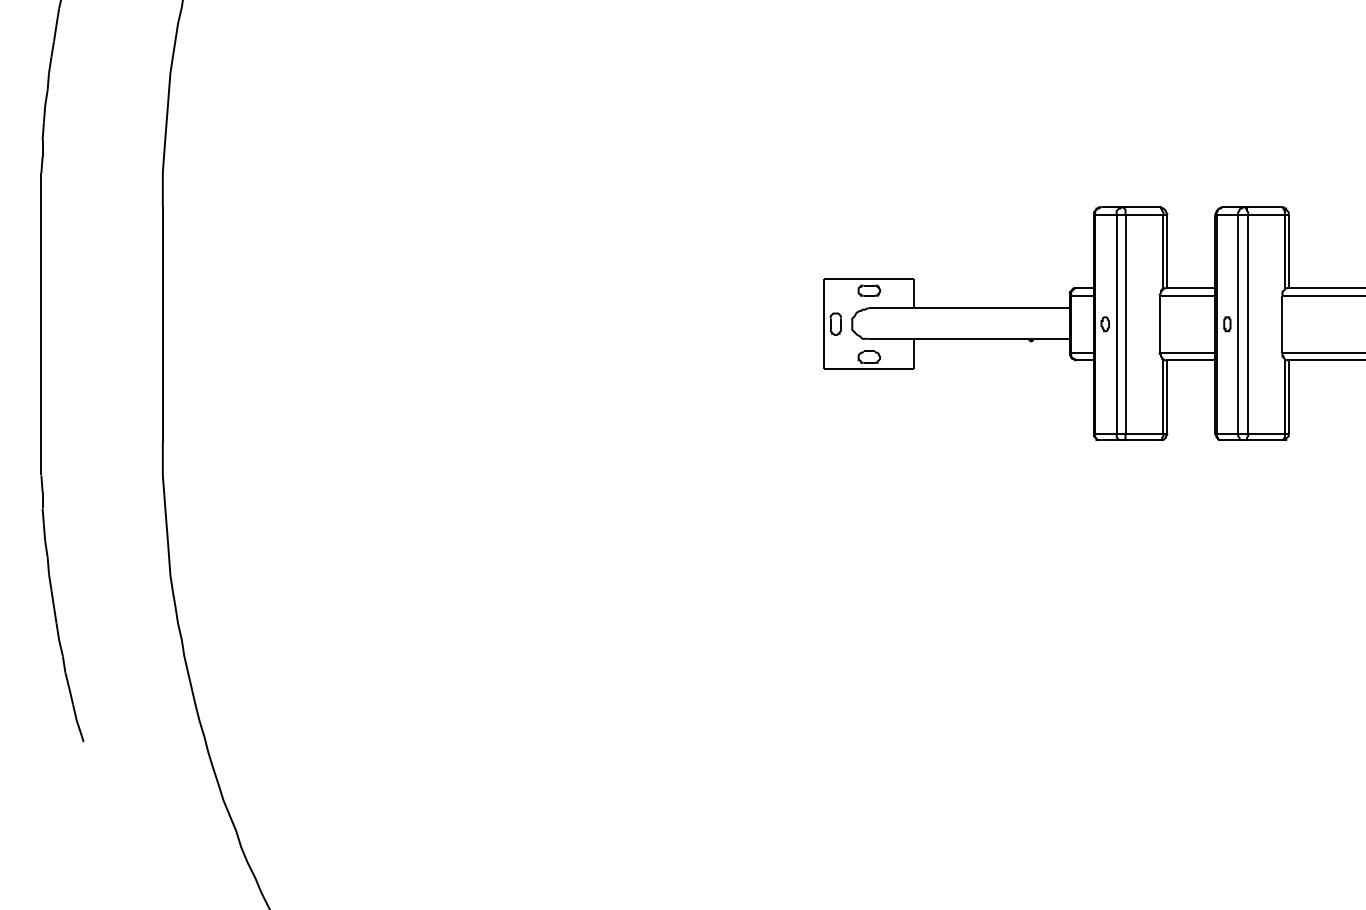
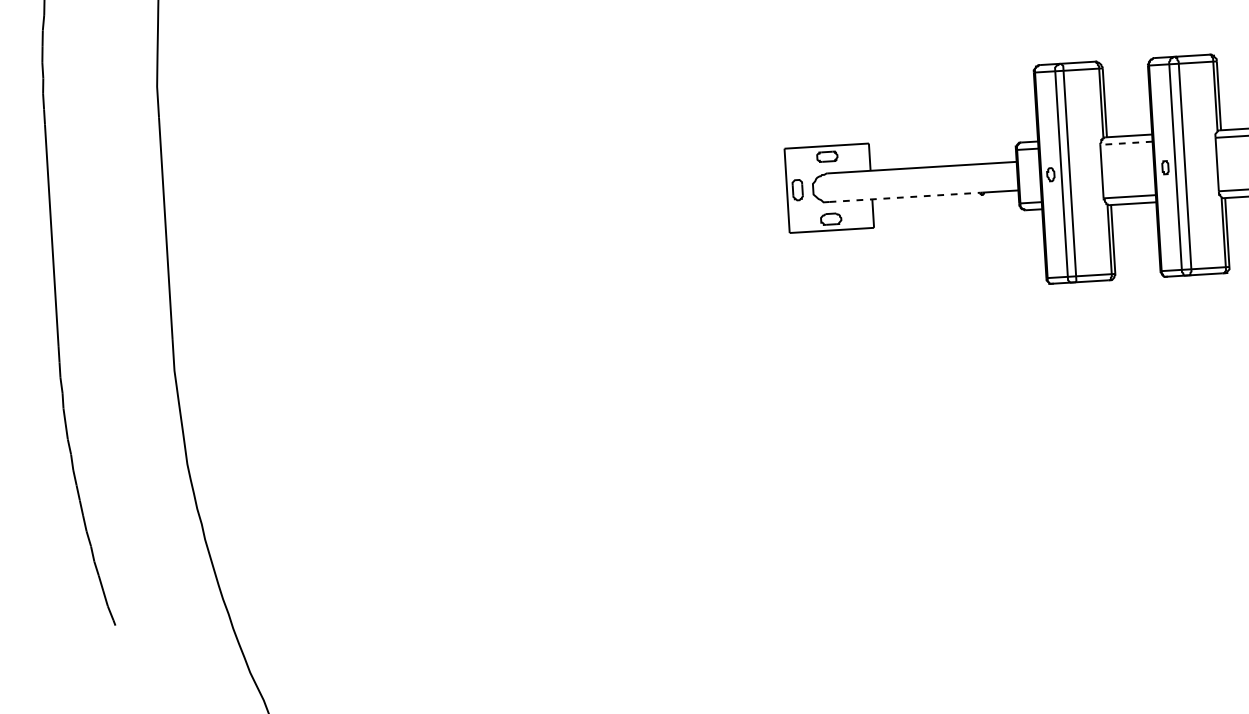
line: (1187, 295) -> (1126, 142), solid -> dashed
line: (949, 338) -> (905, 197), solid -> dashed

